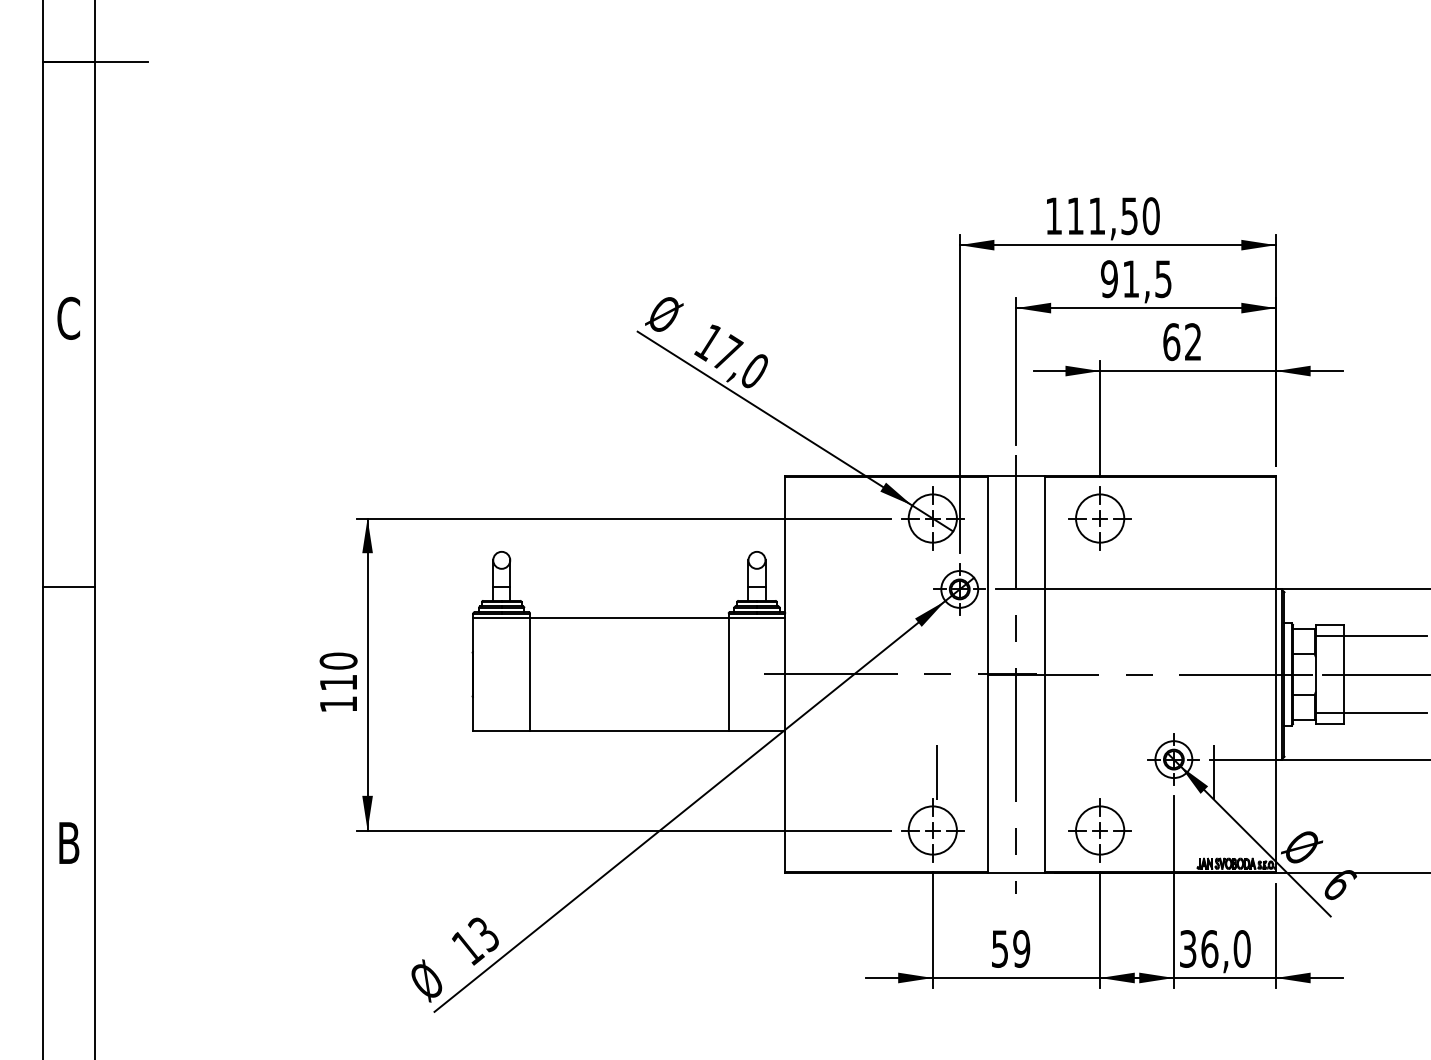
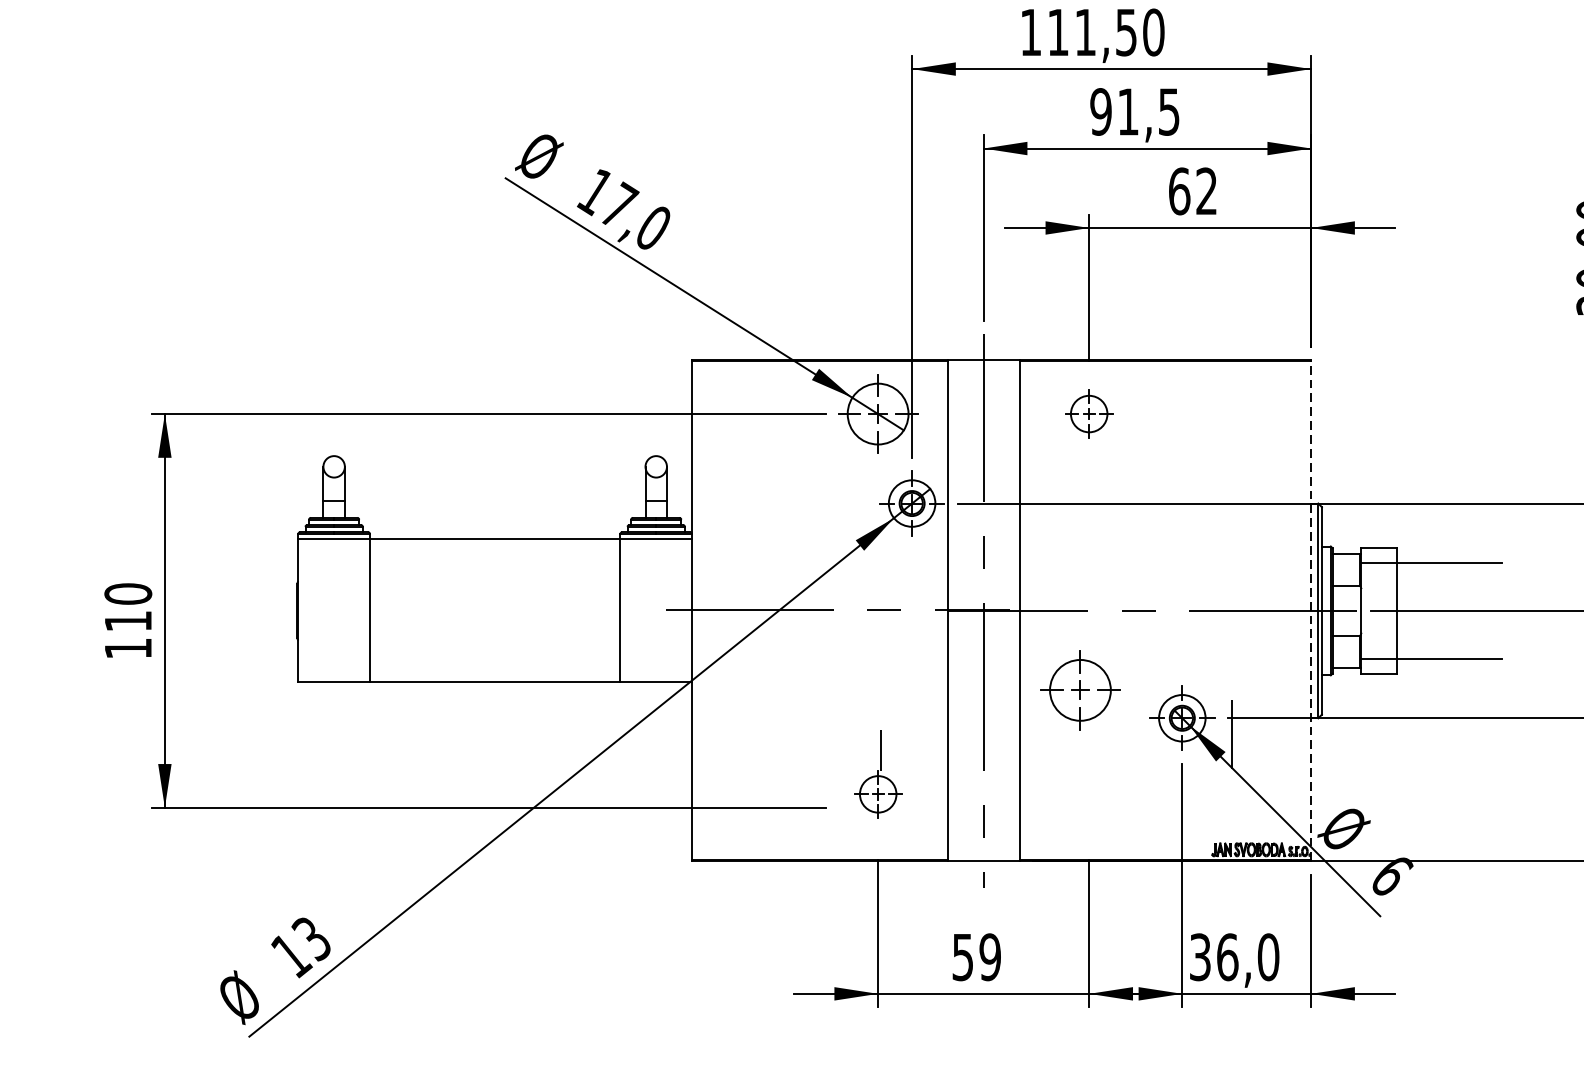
part: (1099, 518) -> (1088, 414), size x0.6
line: (1275, 674) -> (1310, 610), solid -> dashed
part: (932, 803) -> (877, 773), size x0.6
part: (1099, 830) -> (1079, 690), moved

